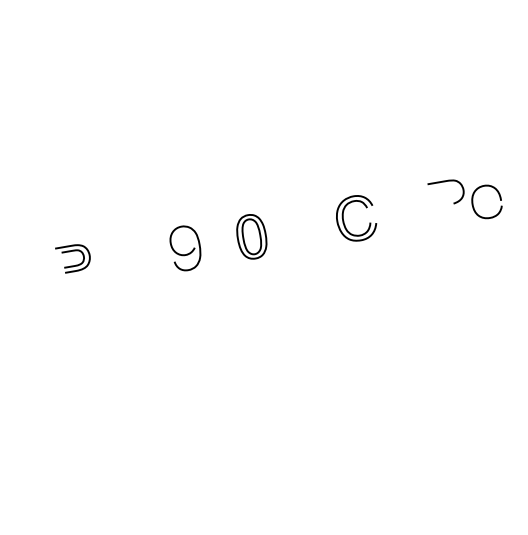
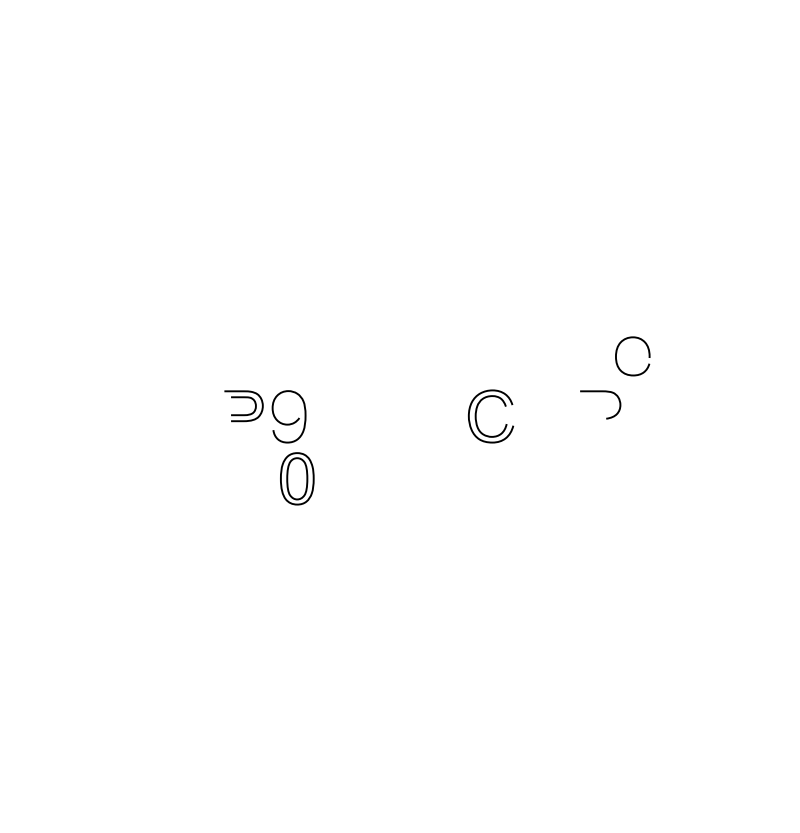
curve: (473, 201) -> (617, 353), moved
part: (251, 236) -> (297, 478), moved
part: (72, 251) -> (243, 398), moved

